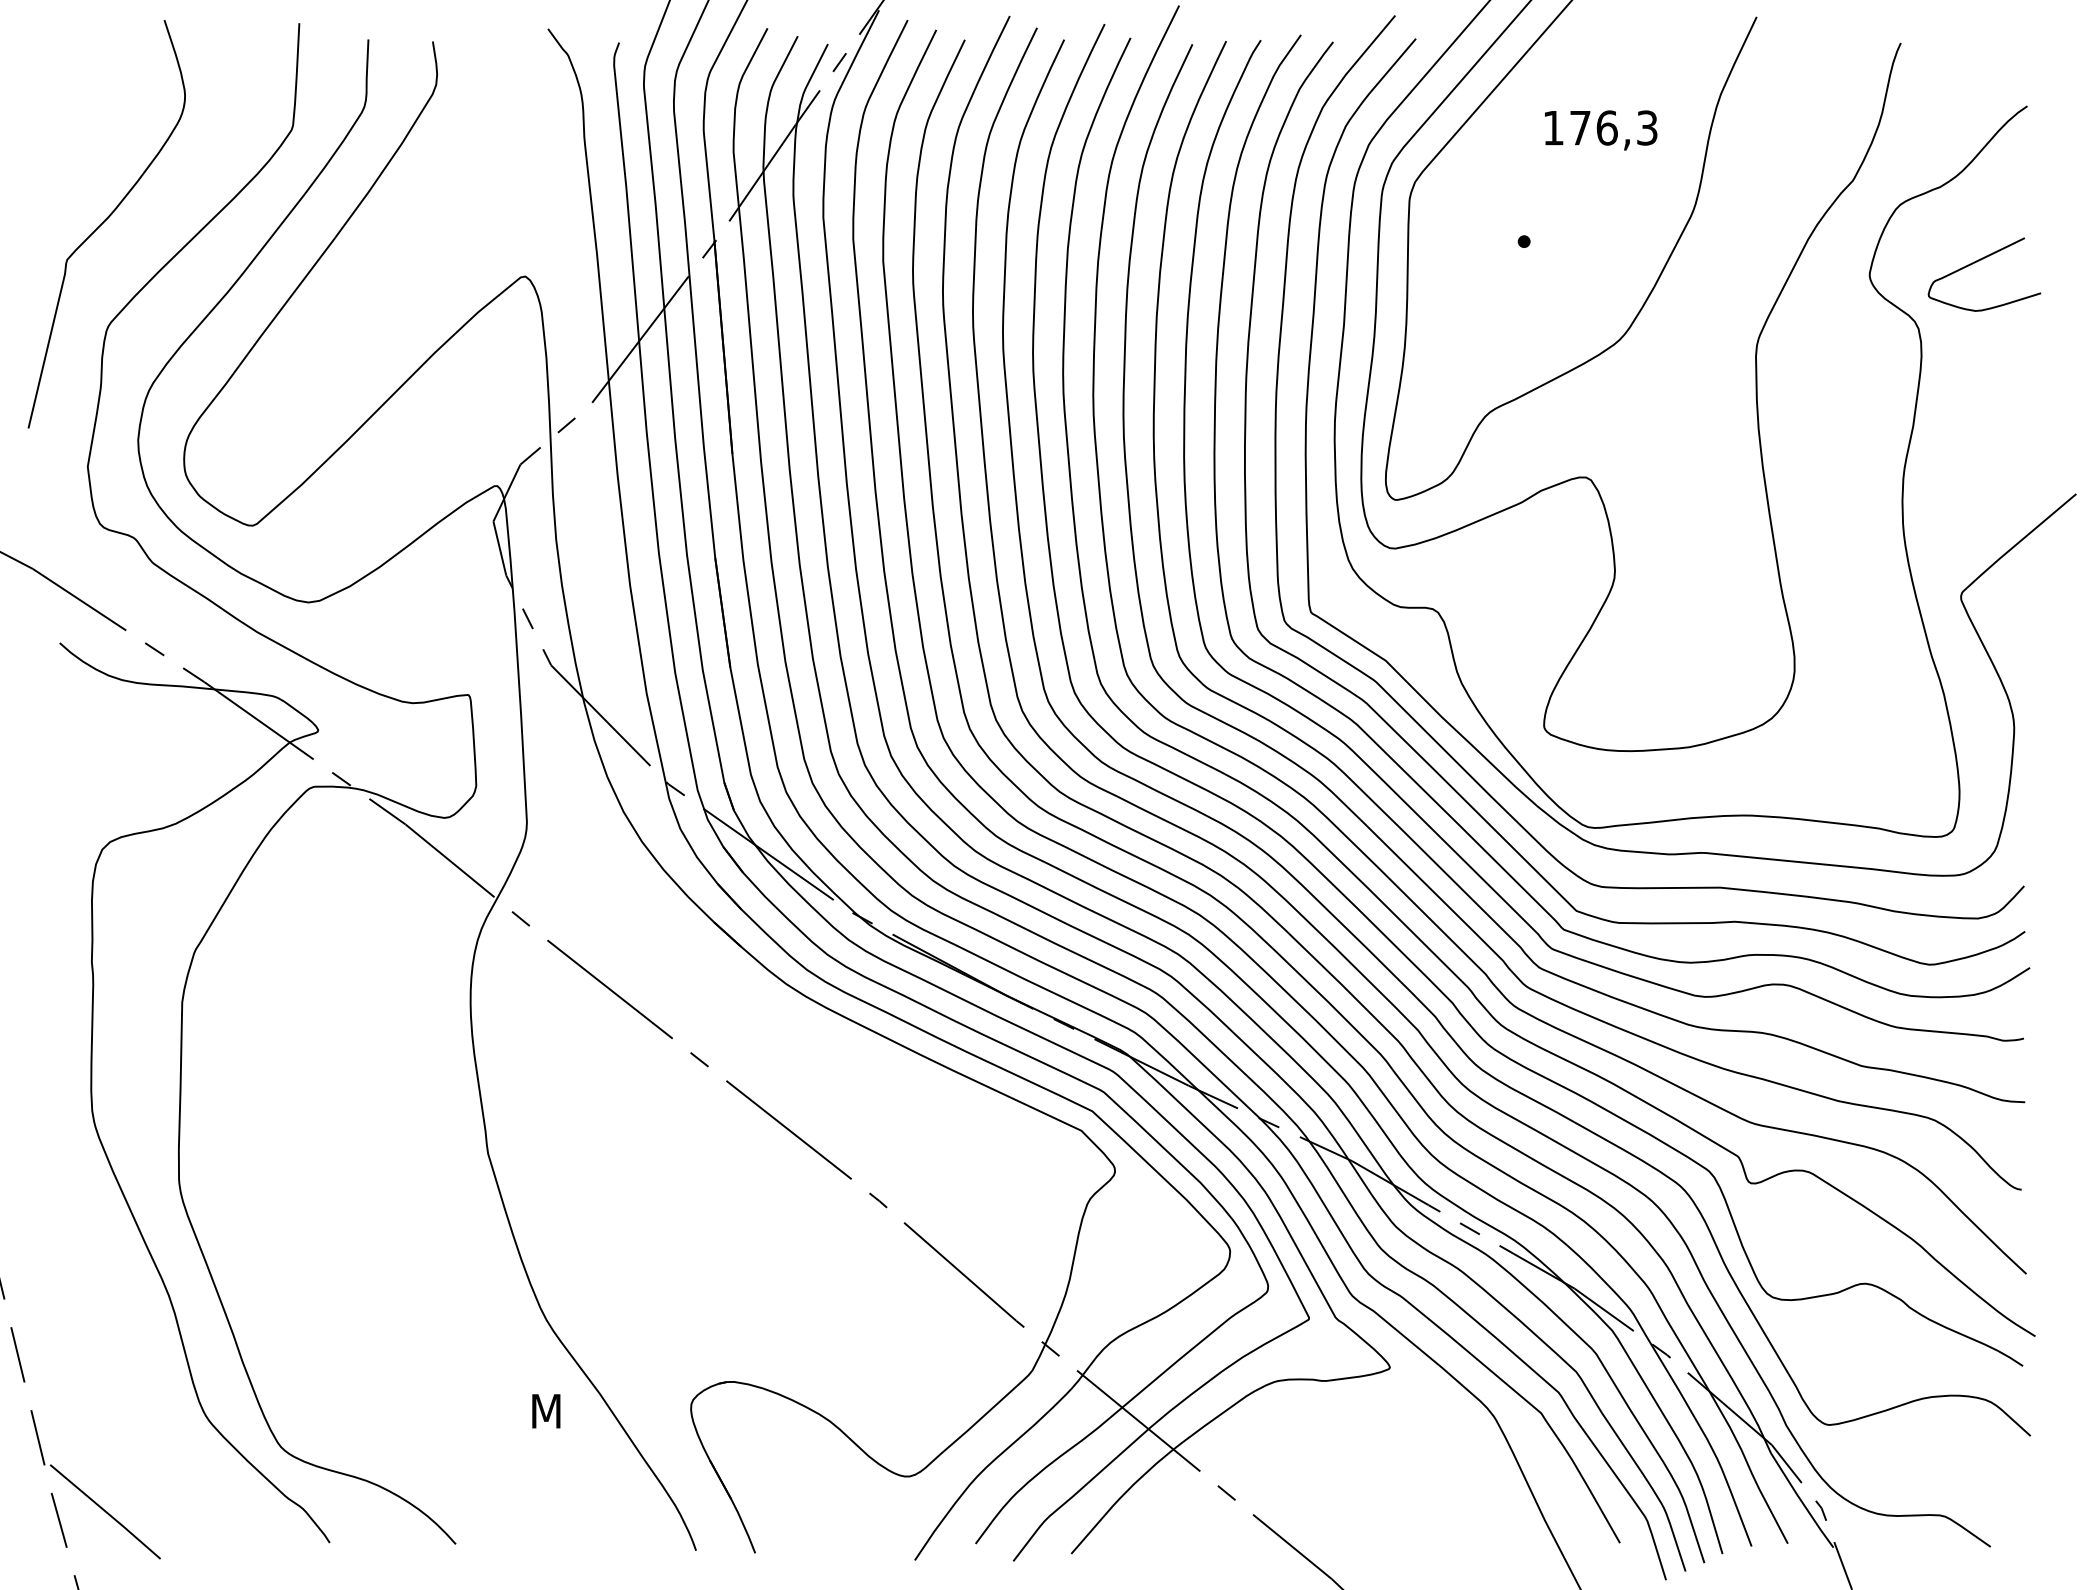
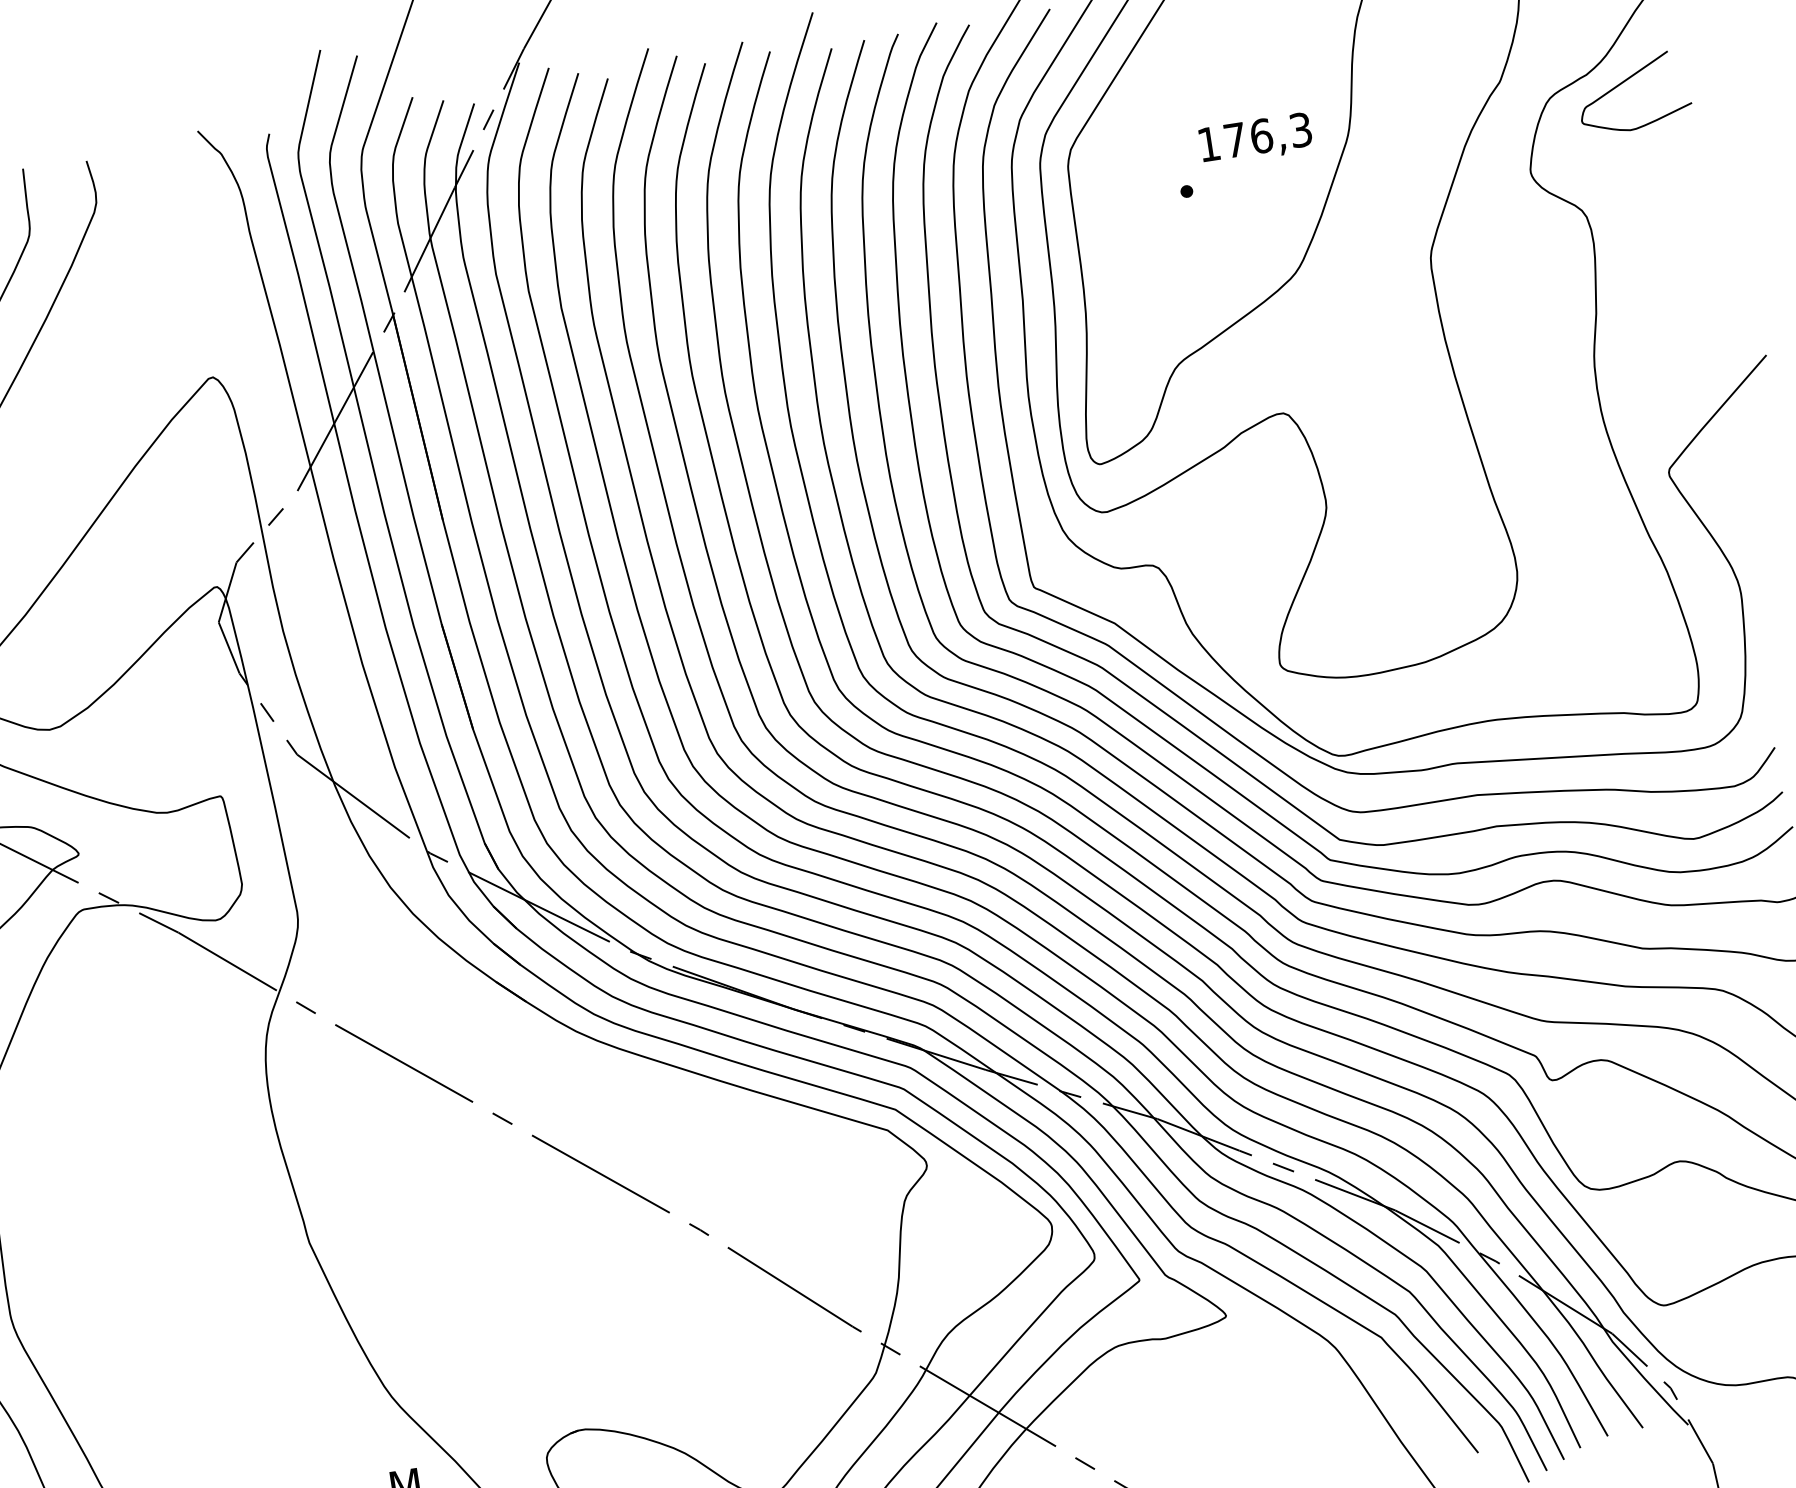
text: (1601, 130) -> (1256, 139), moved
curve: (1977, 262) -> (1625, 82), moved

